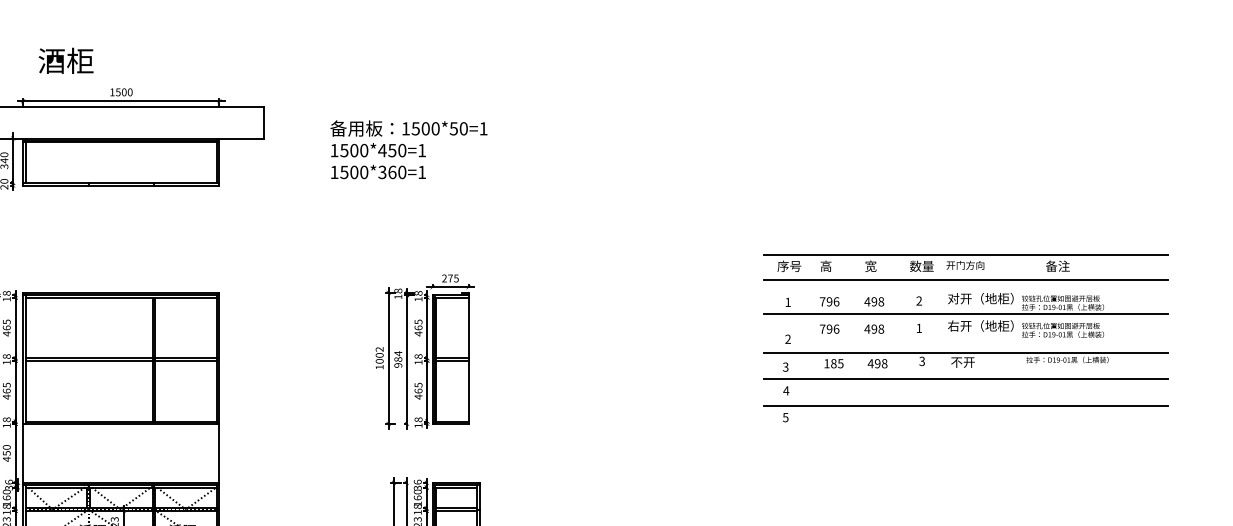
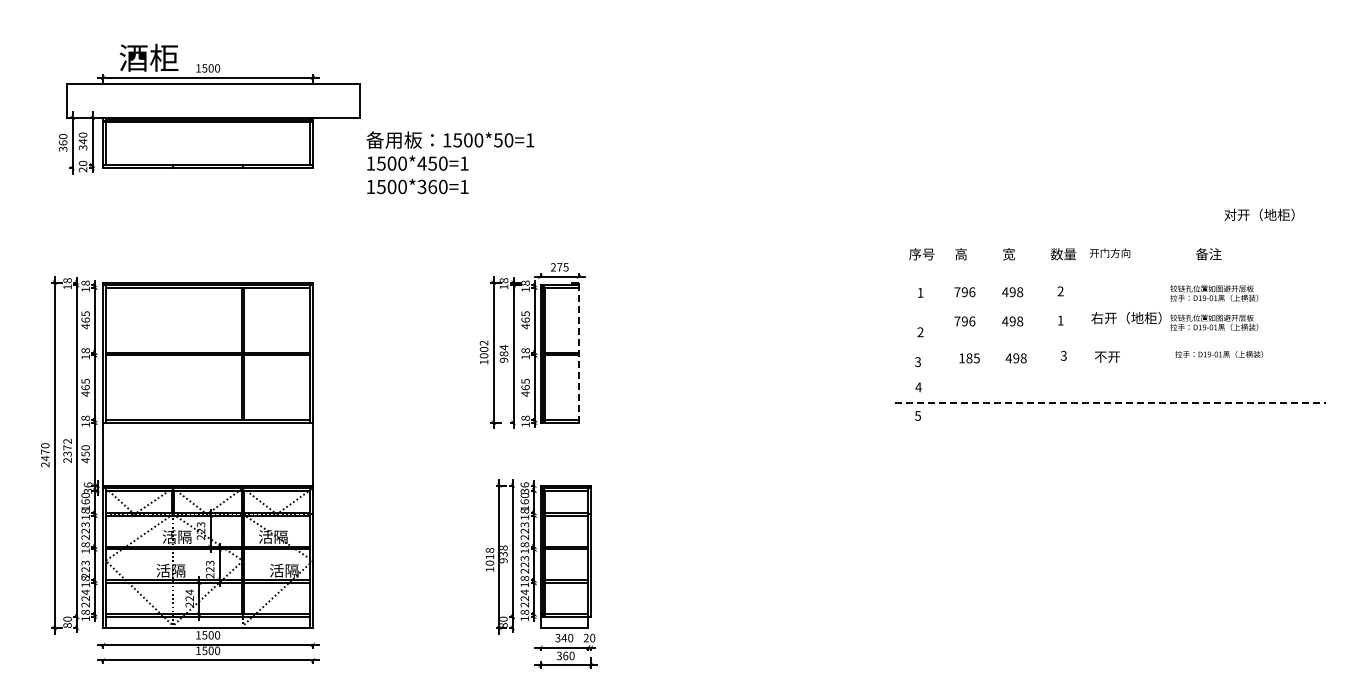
text: (66, 60) -> (149, 57), moved
text: (409, 149) -> (450, 162), moved
line: (965, 255) -> (1110, 242), removed
line: (965, 280) -> (1110, 269), removed
text: (980, 298) -> (1259, 214), moved
line: (965, 314) -> (1110, 305), removed
line: (965, 353) -> (1110, 347), removed
line: (468, 358) -> (579, 352), solid -> dashed
line: (965, 378) -> (1110, 374), removed
line: (966, 405) -> (1111, 403), solid -> dashed

